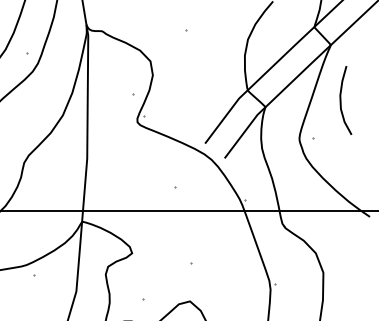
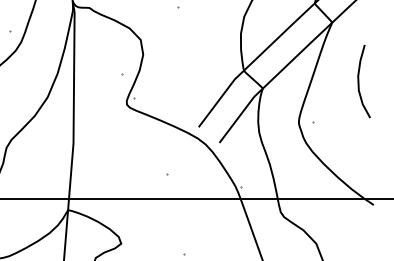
curve: (341, 100) -> (359, 81), moved

